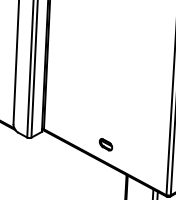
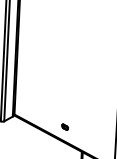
part: (105, 144) -> (64, 126), size x0.6

